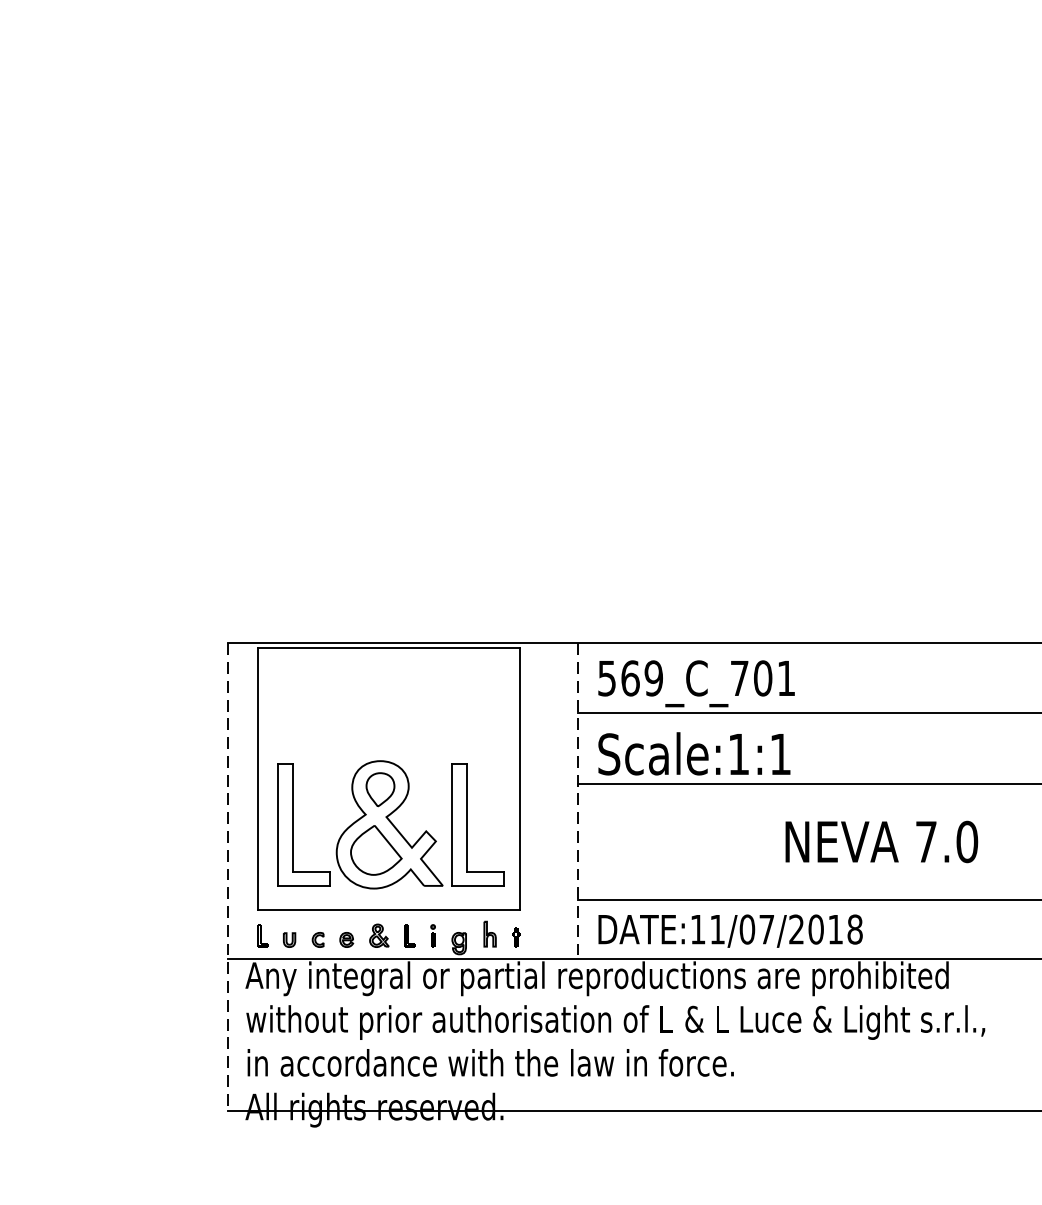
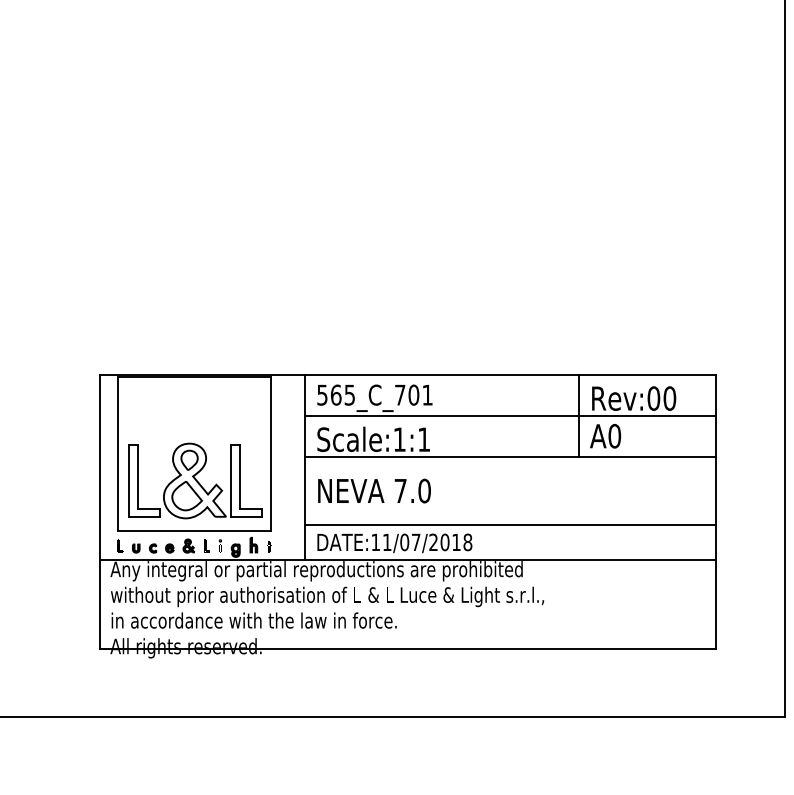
text: (653, 677) -> (349, 394), 569_C_701 -> 565_C_701
line: (578, 801) -> (305, 467), dashed -> solid
text: (881, 841) -> (374, 490), moved
line: (226, 876) -> (99, 511), dashed -> solid

